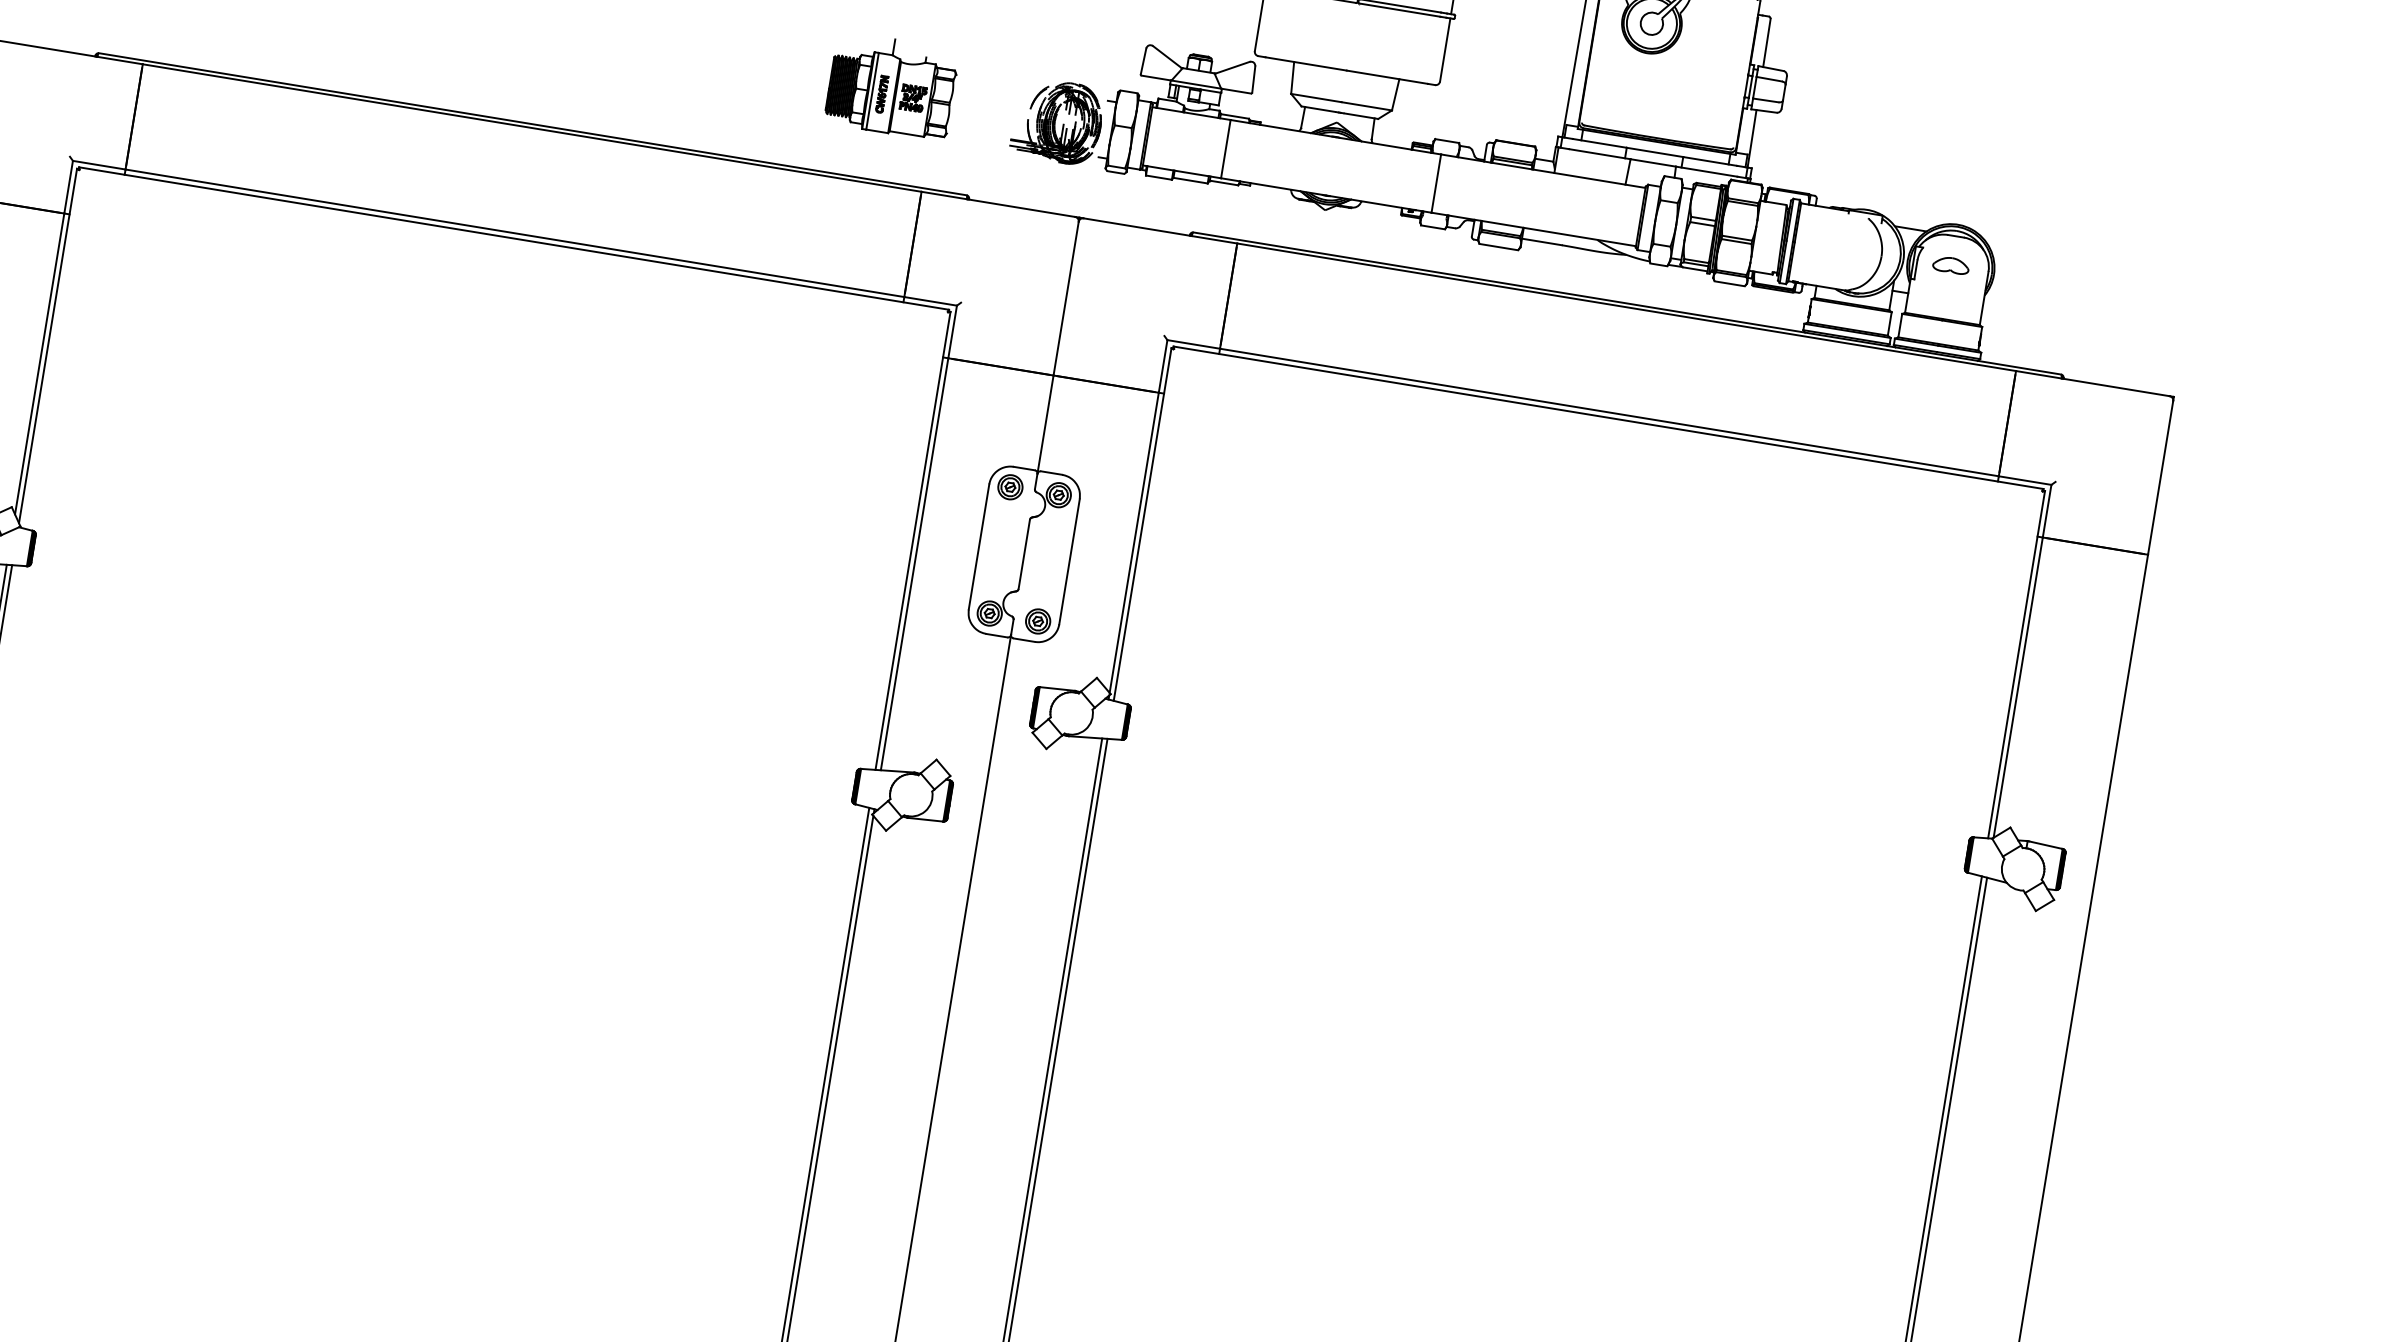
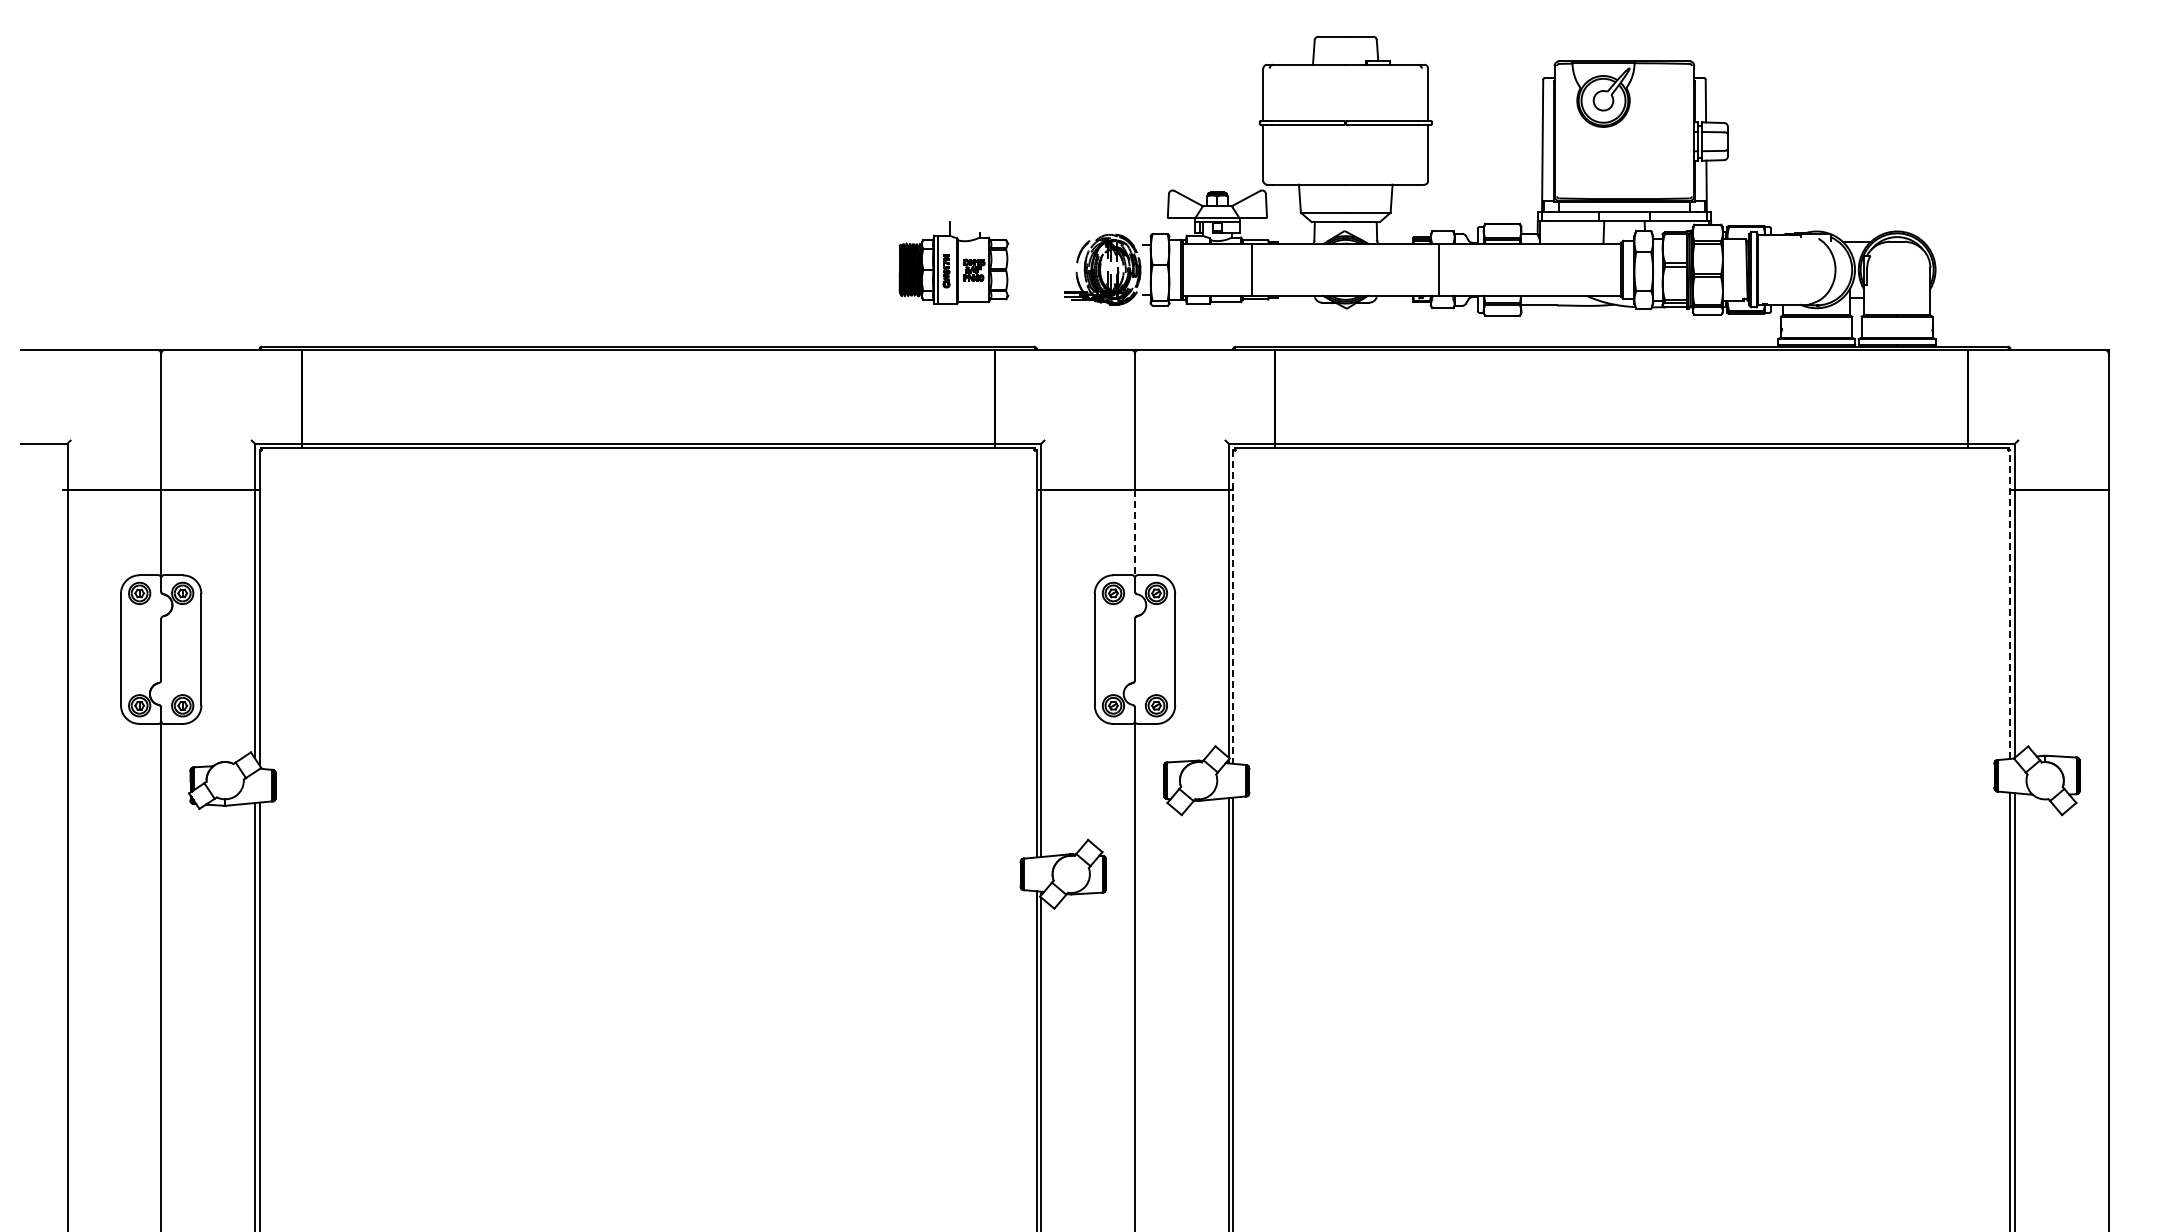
part: (1950, 265) -> (1896, 267), removed
line: (1044, 424) -> (1134, 534), solid -> dashed
line: (1142, 524) -> (1233, 606), solid -> dashed
line: (2016, 663) -> (2010, 603), solid -> dashed

